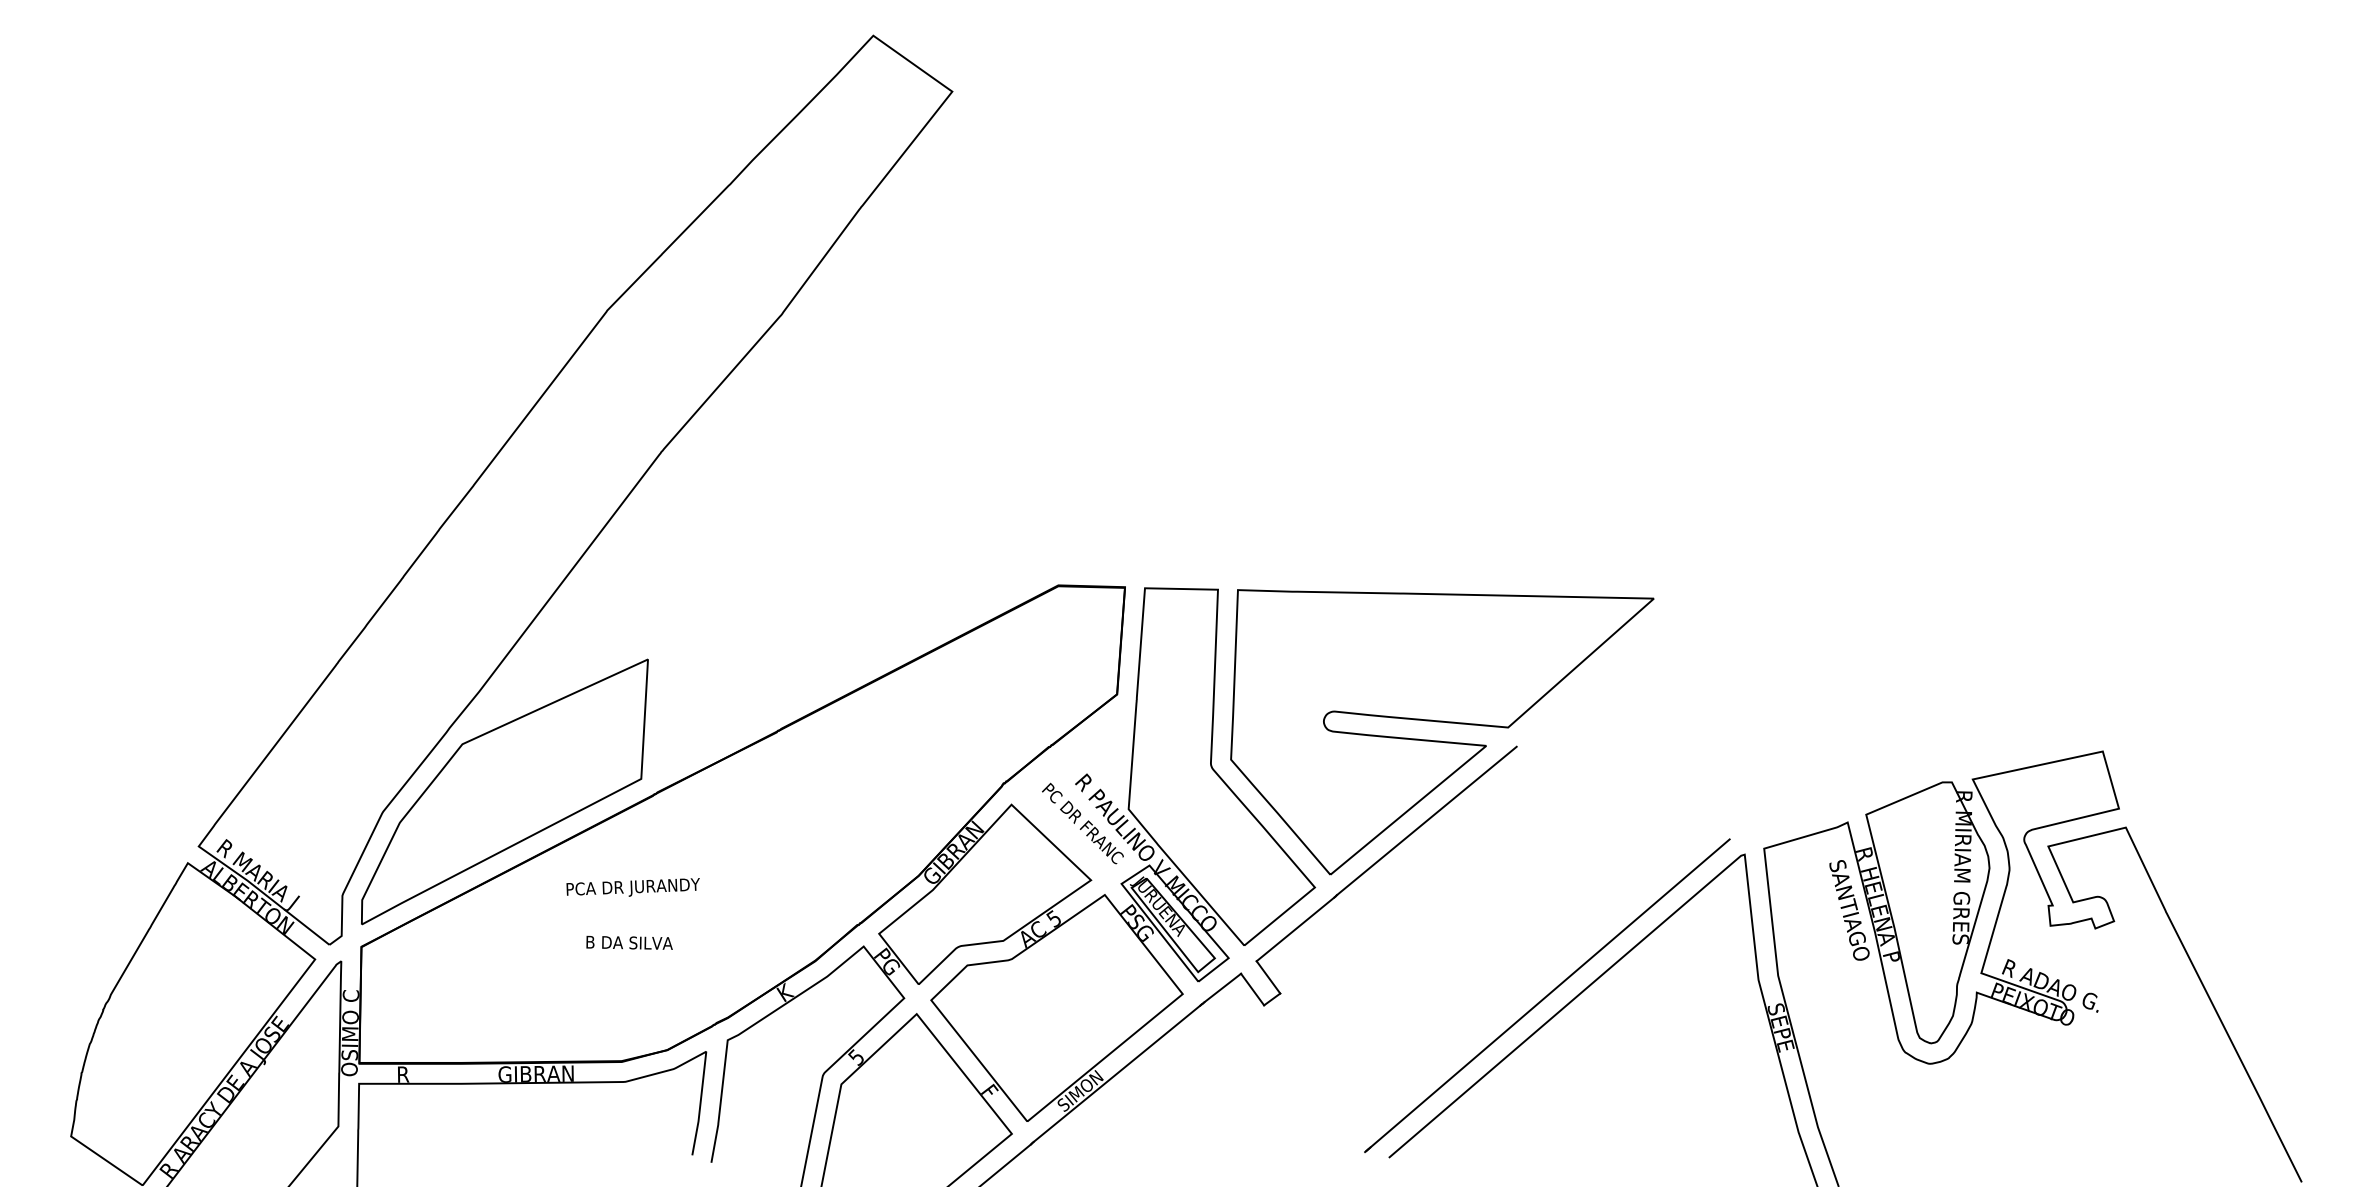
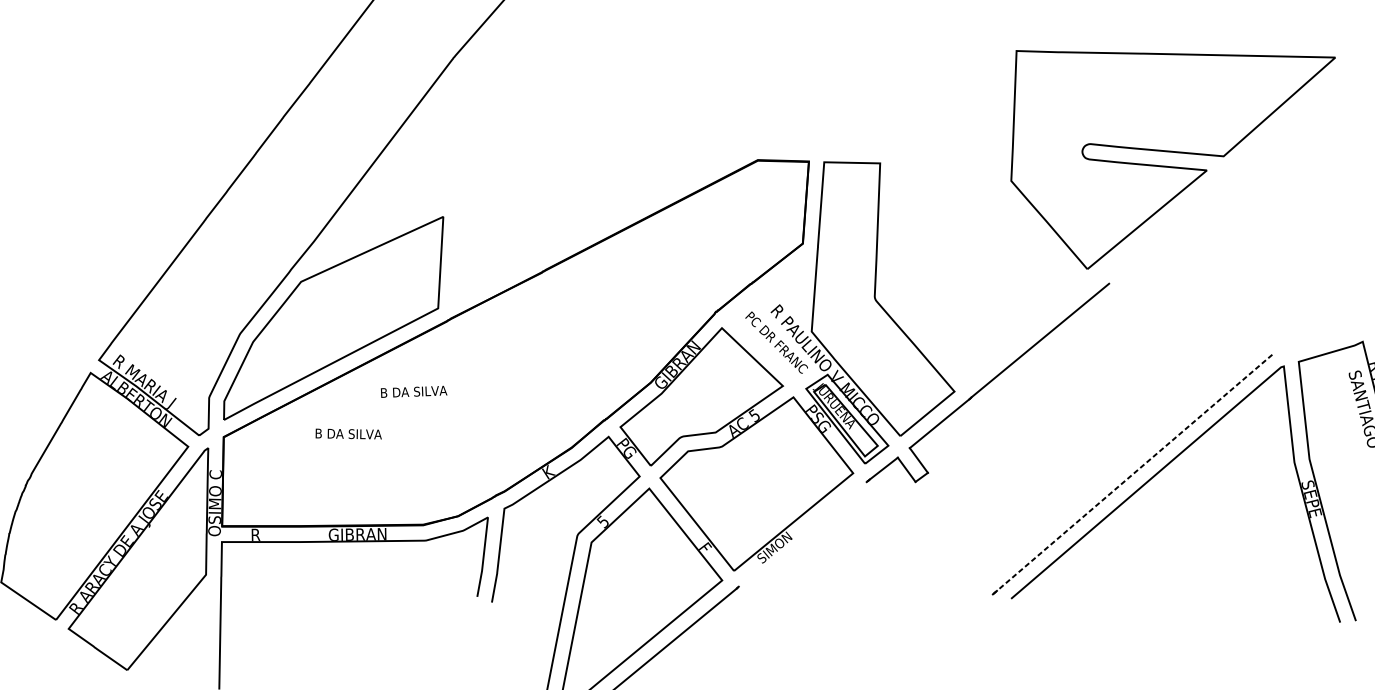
part: (1440, 740) -> (1171, 166), moved
text: (633, 887) -> (432, 391), PCA DR JURANDY -> B DA SILVA
text: (629, 942) -> (348, 433), moved
line: (1550, 993) -> (1135, 472), solid -> dashed
line: (1116, 1073) -> (802, 534), removed

